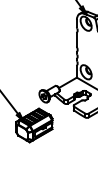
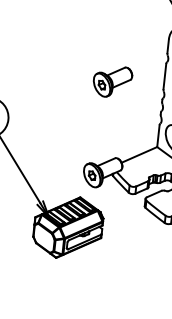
part: (49, 45) -> (112, 81), added

